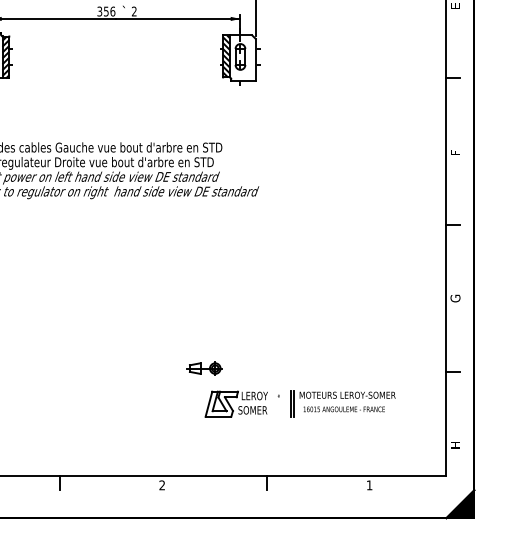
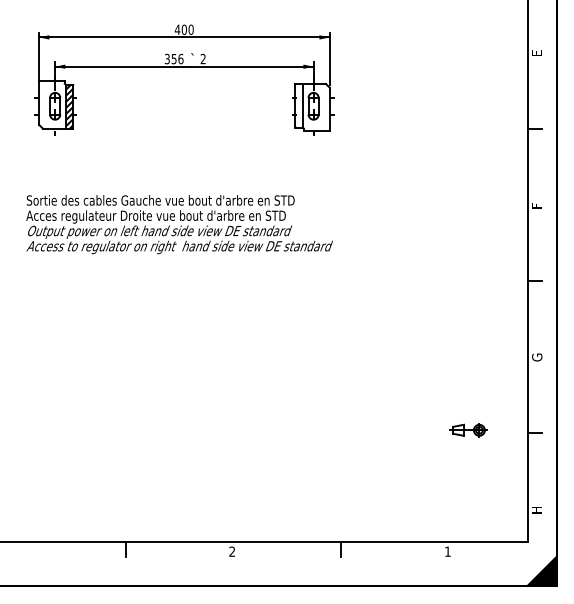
hatch: (225, 56) -> (298, 105), removed
part: (204, 368) -> (468, 430), moved
part: (299, 404) -> (375, 467), removed

